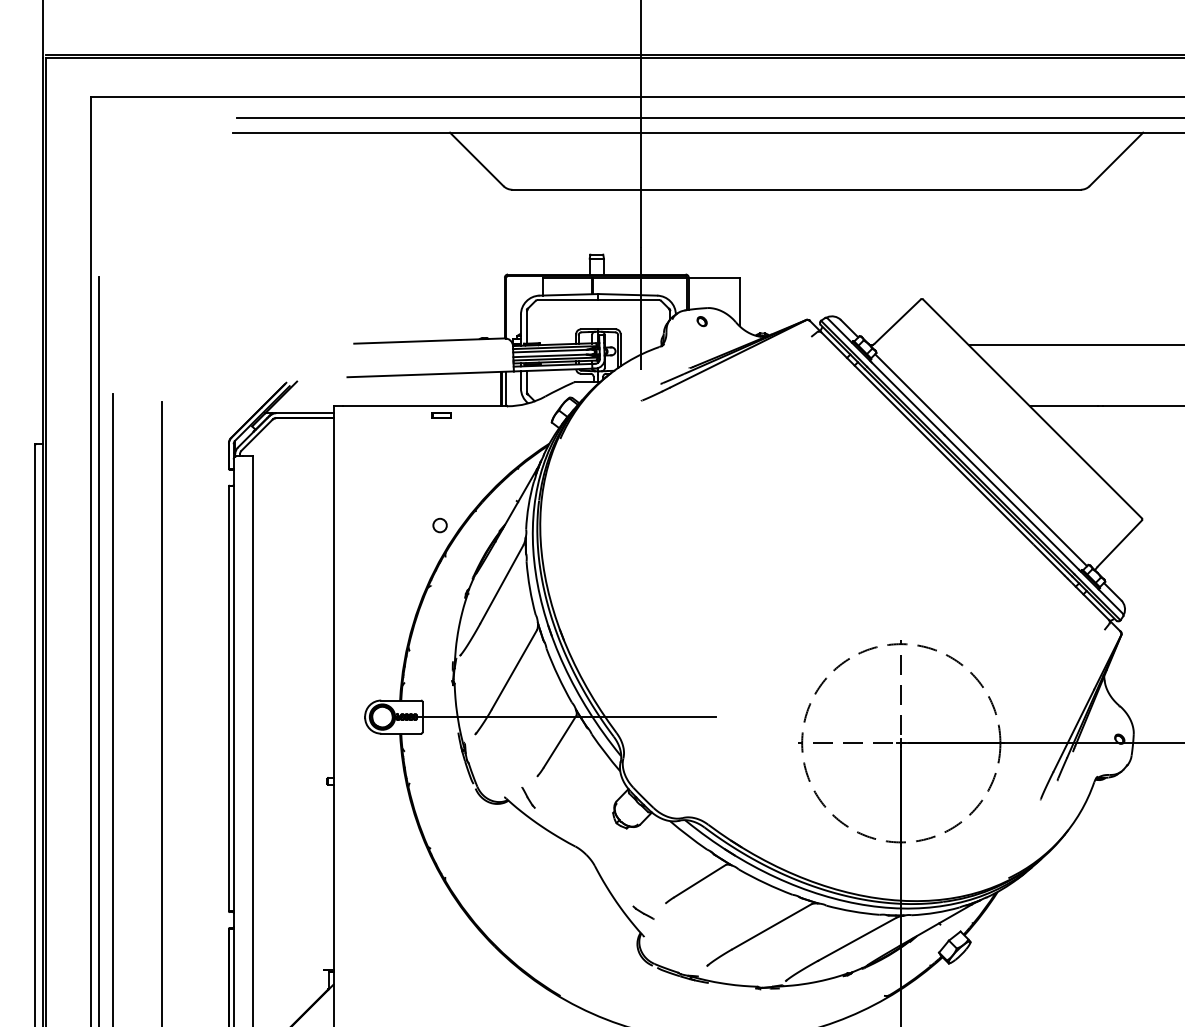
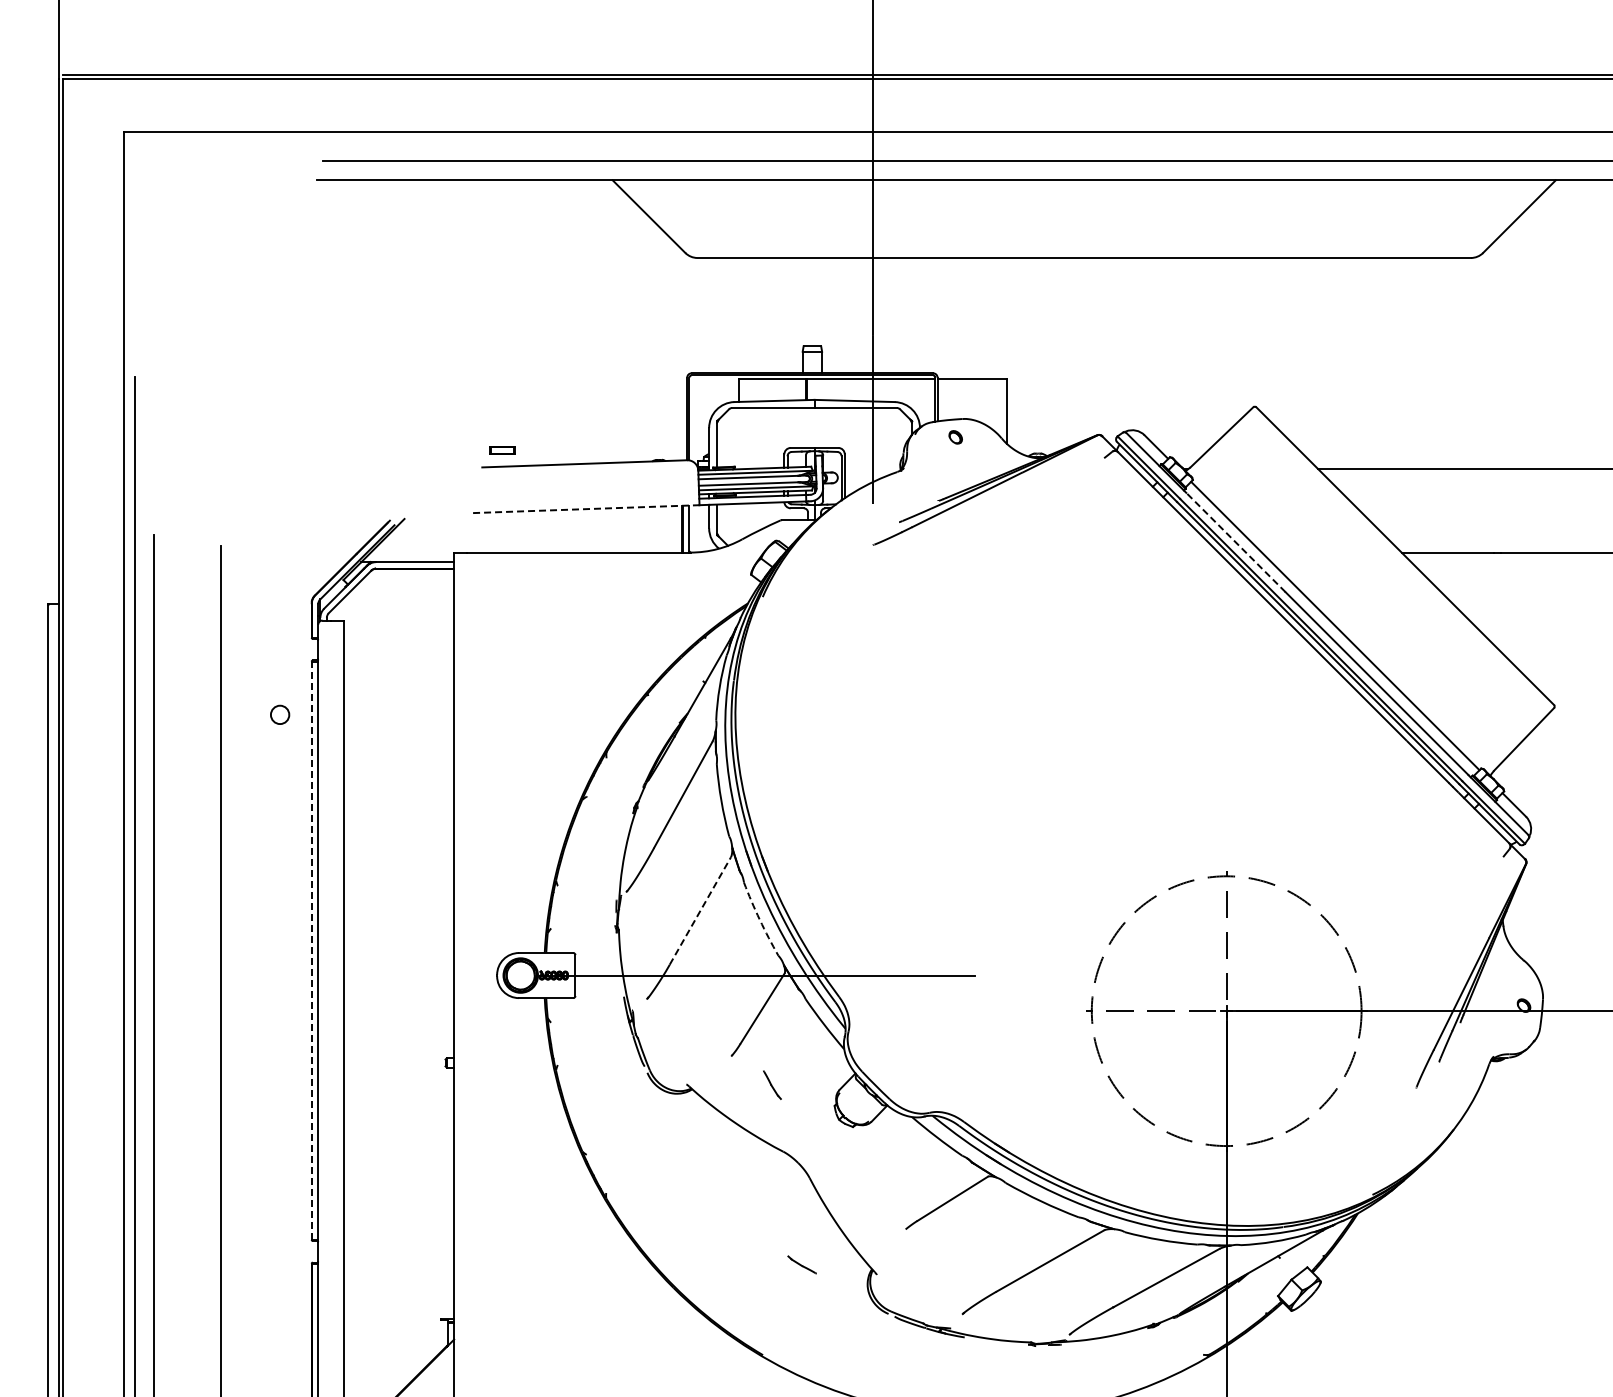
line: (430, 374) -> (586, 509), solid -> dashed
line: (907, 398) -> (1235, 542), solid -> dashed
part: (441, 415) -> (502, 450), moved
circle: (440, 525) -> (280, 714), moved
line: (514, 669) -> (700, 910), solid -> dashed
arc: (557, 675) -> (759, 919), solid -> dashed
line: (228, 698) -> (311, 950), solid -> dashed
part: (528, 797) -> (772, 1084), moved
part: (643, 912) -> (801, 1264), moved

